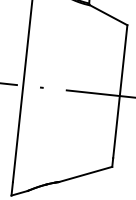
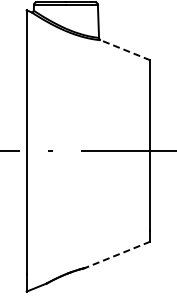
line: (108, 15) -> (125, 50), solid -> dashed
line: (85, 174) -> (117, 255), solid -> dashed

